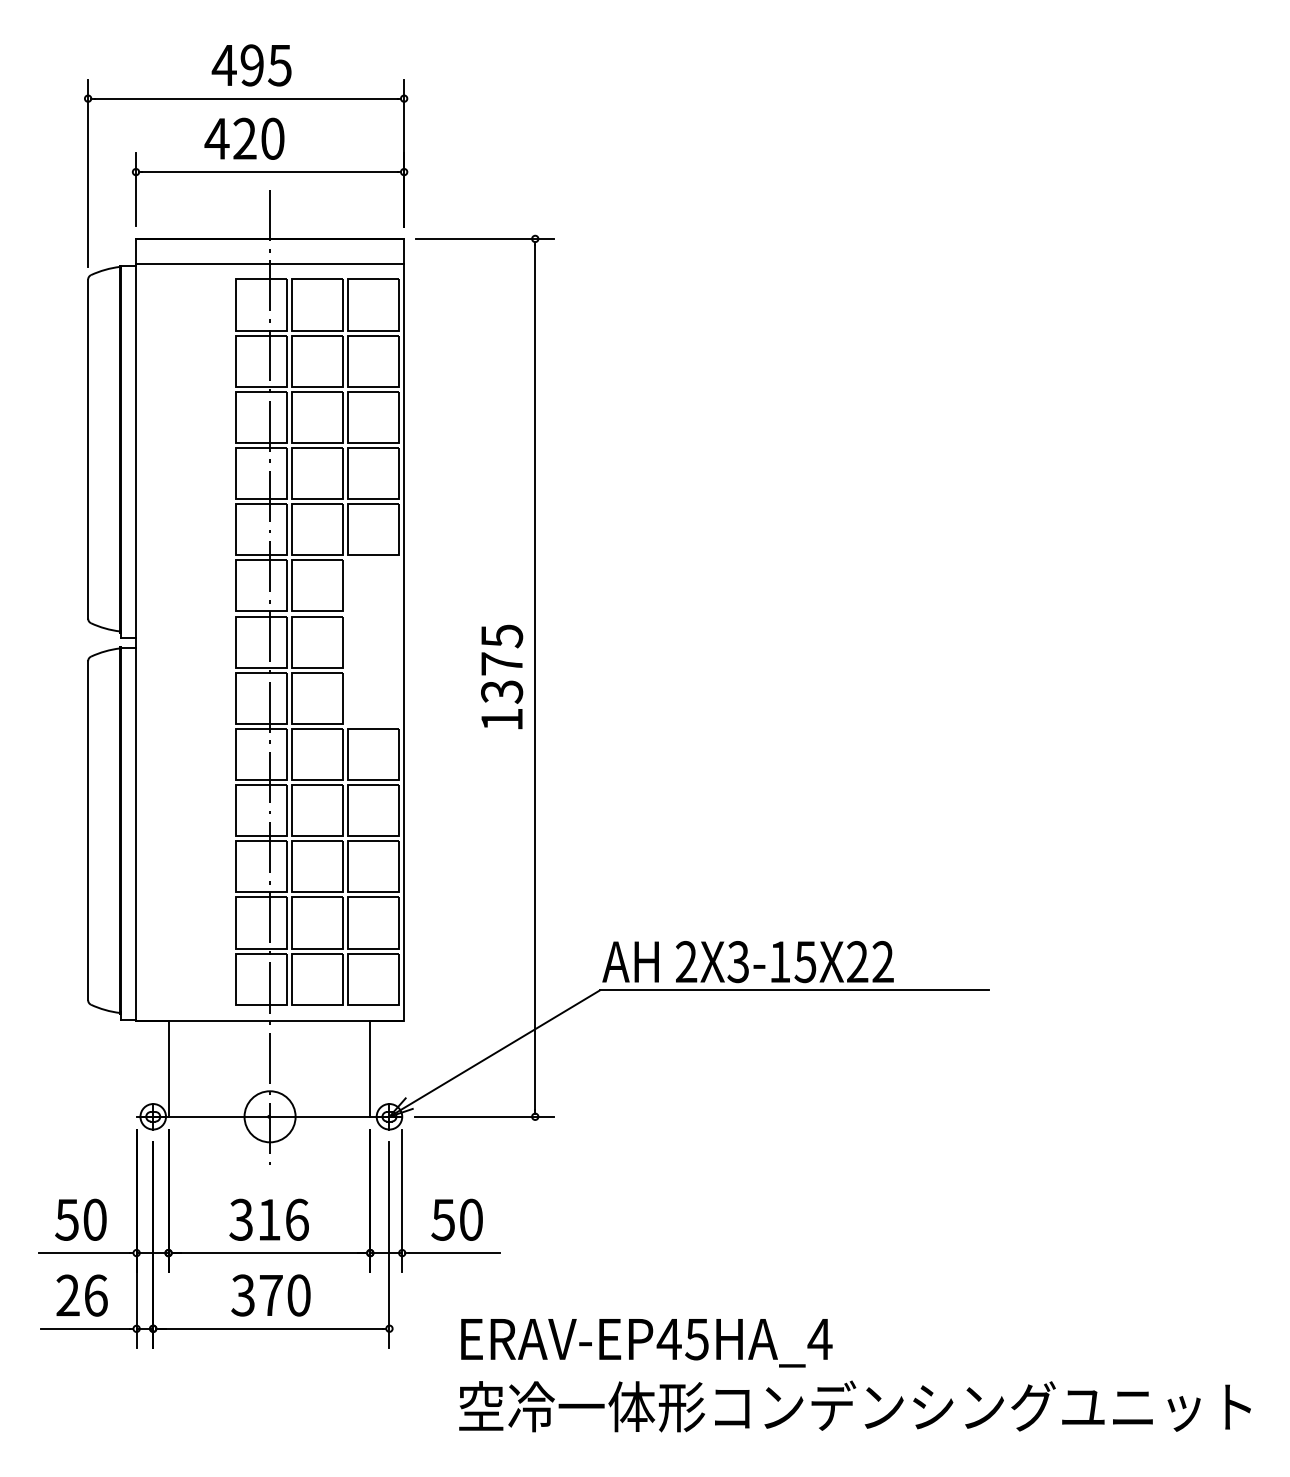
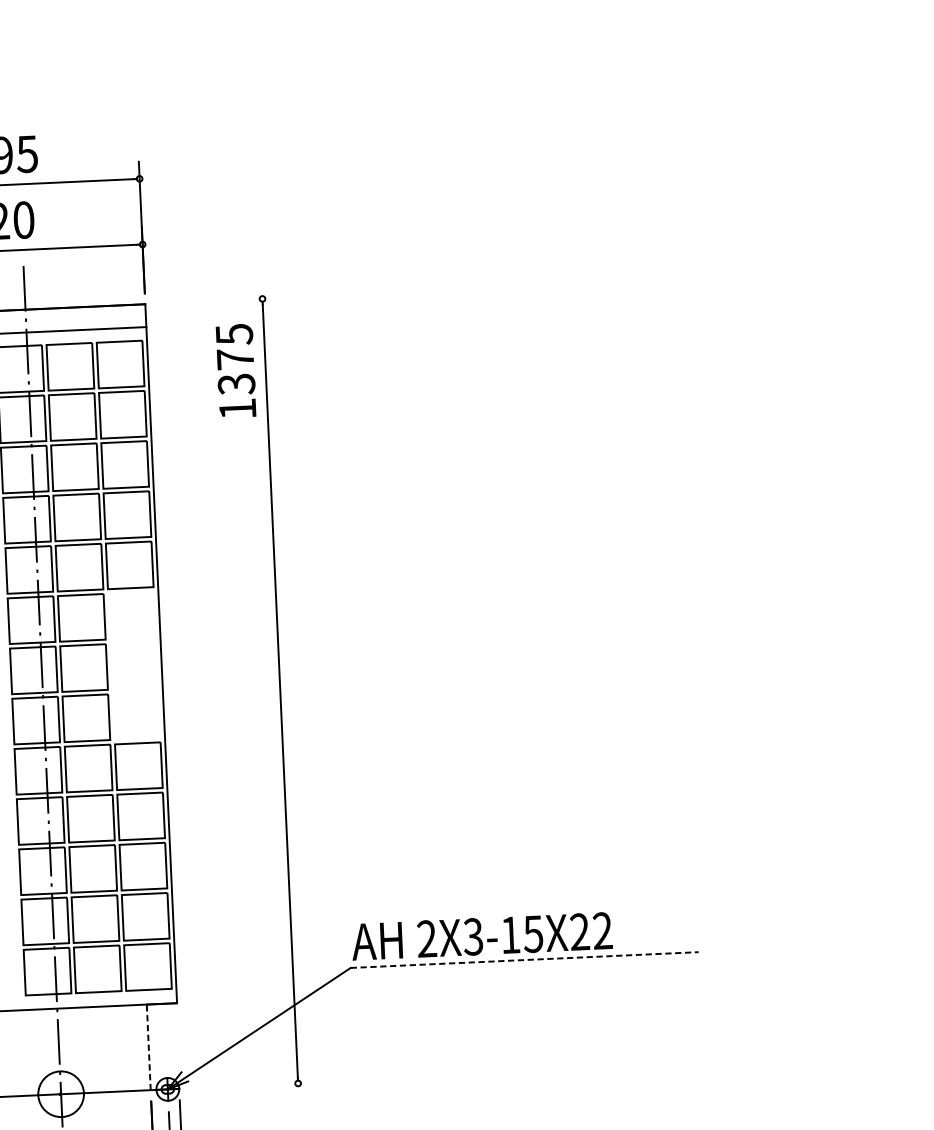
line: (485, 238) -> (218, 300), removed
text: (502, 676) -> (236, 370), moved
line: (794, 990) -> (524, 960), solid -> dashed
line: (370, 1068) -> (148, 1046), solid -> dashed
line: (484, 1116) -> (252, 1085), removed

